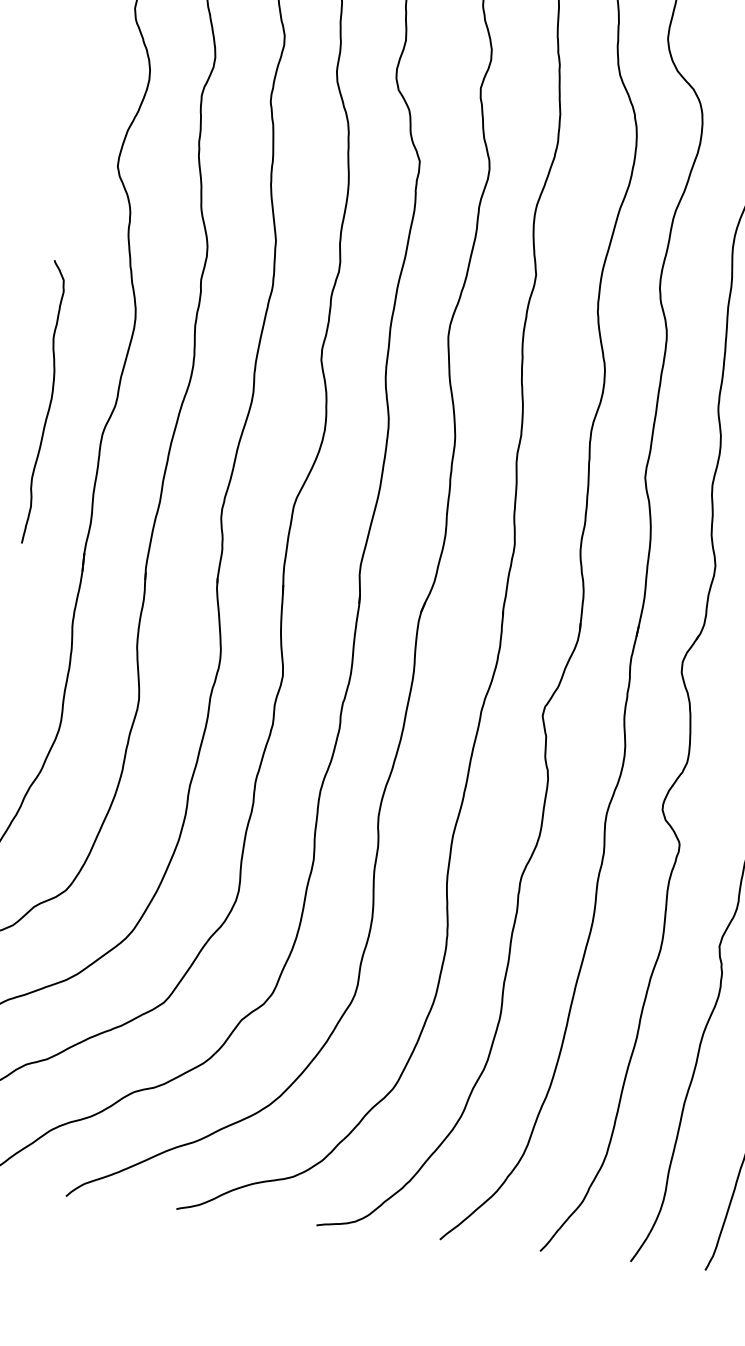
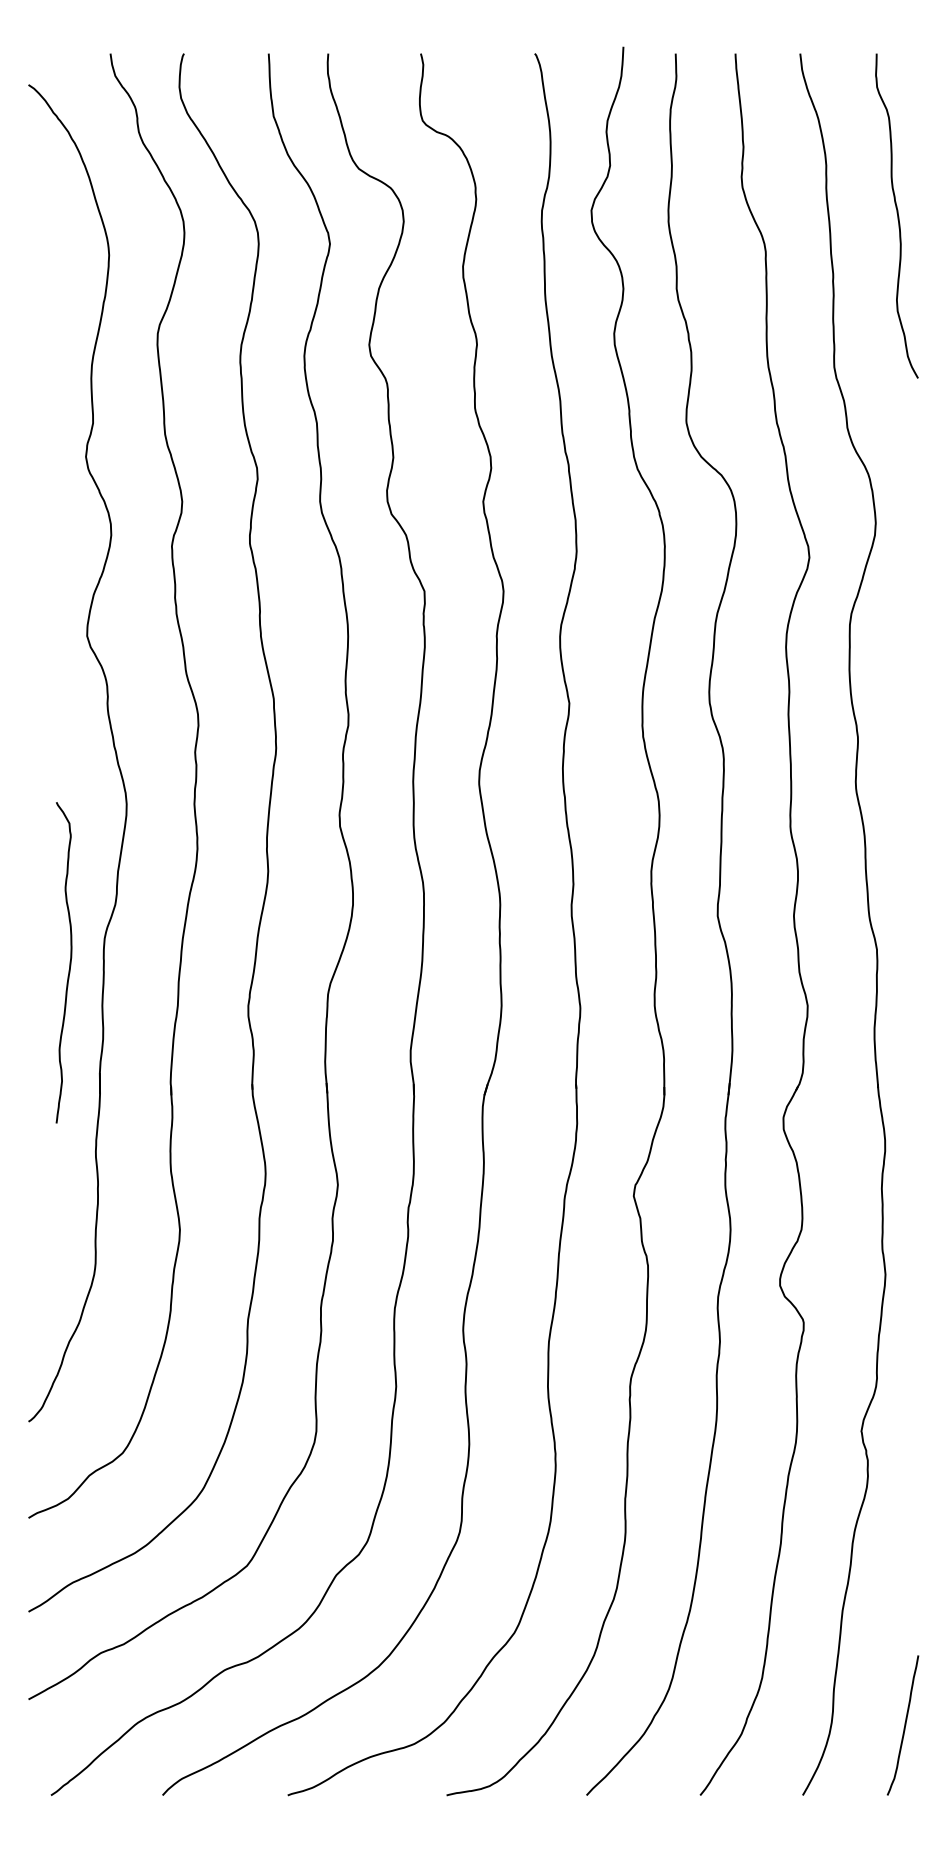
curve: (49, 402) -> (69, 962), moved

